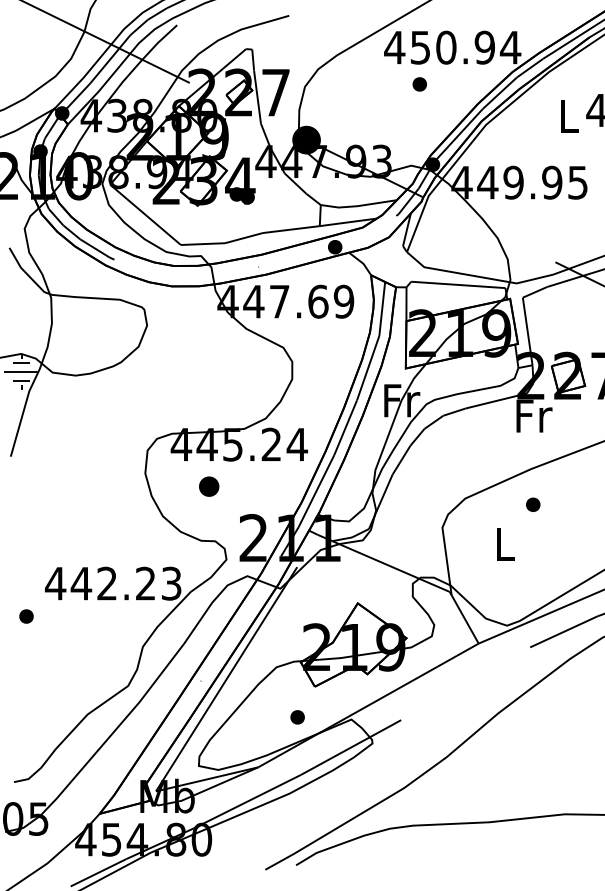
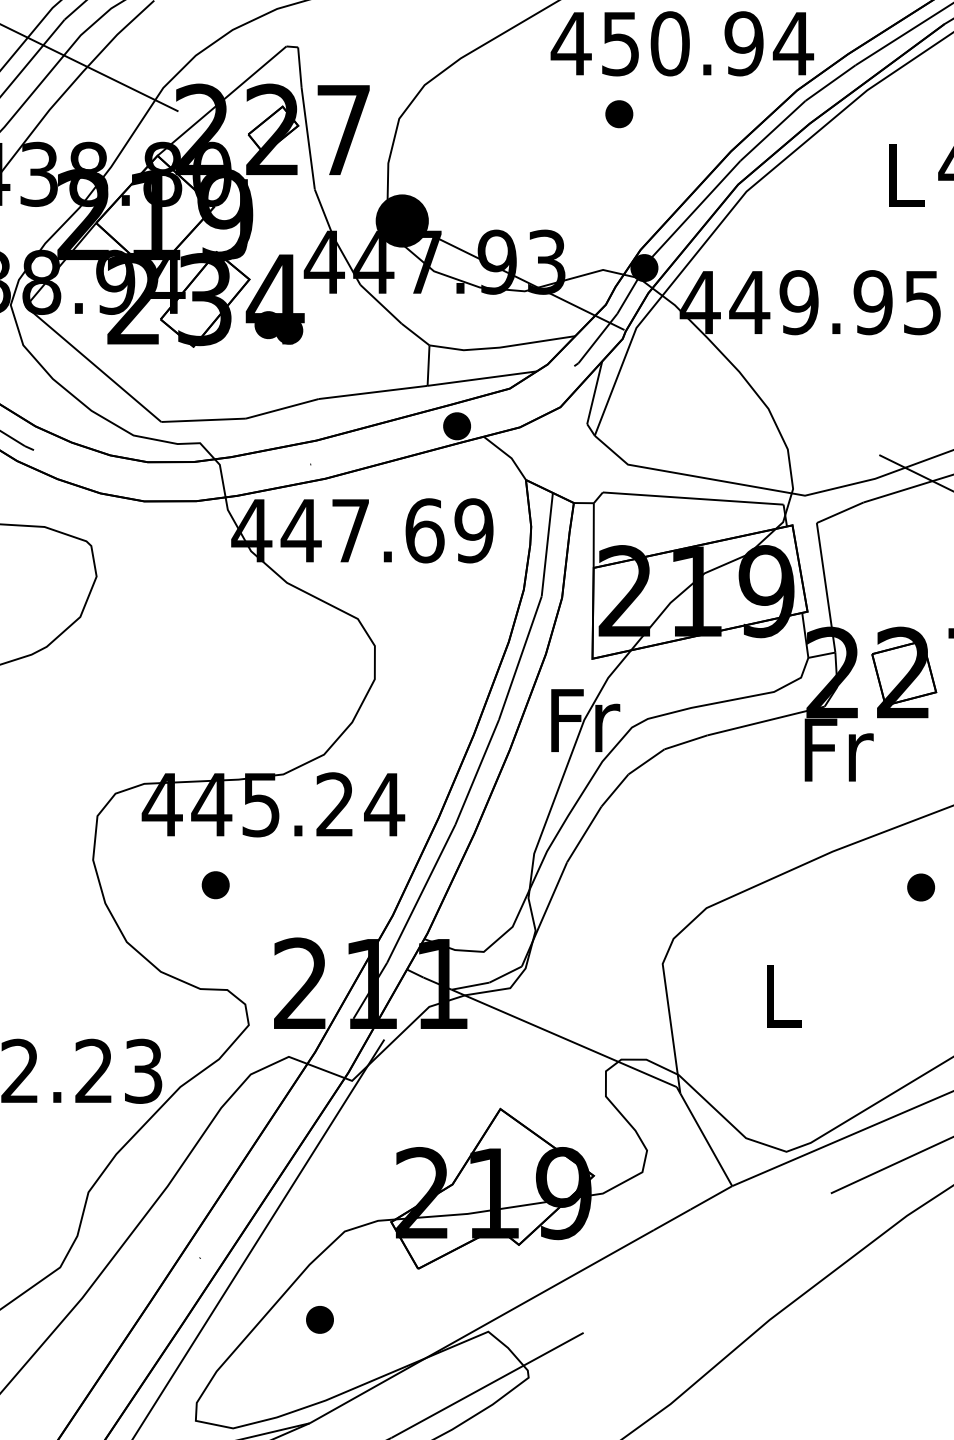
part: (209, 486) -> (216, 884), size x0.71
part: (533, 504) -> (921, 886), moved
part: (297, 717) -> (319, 1320), moved

